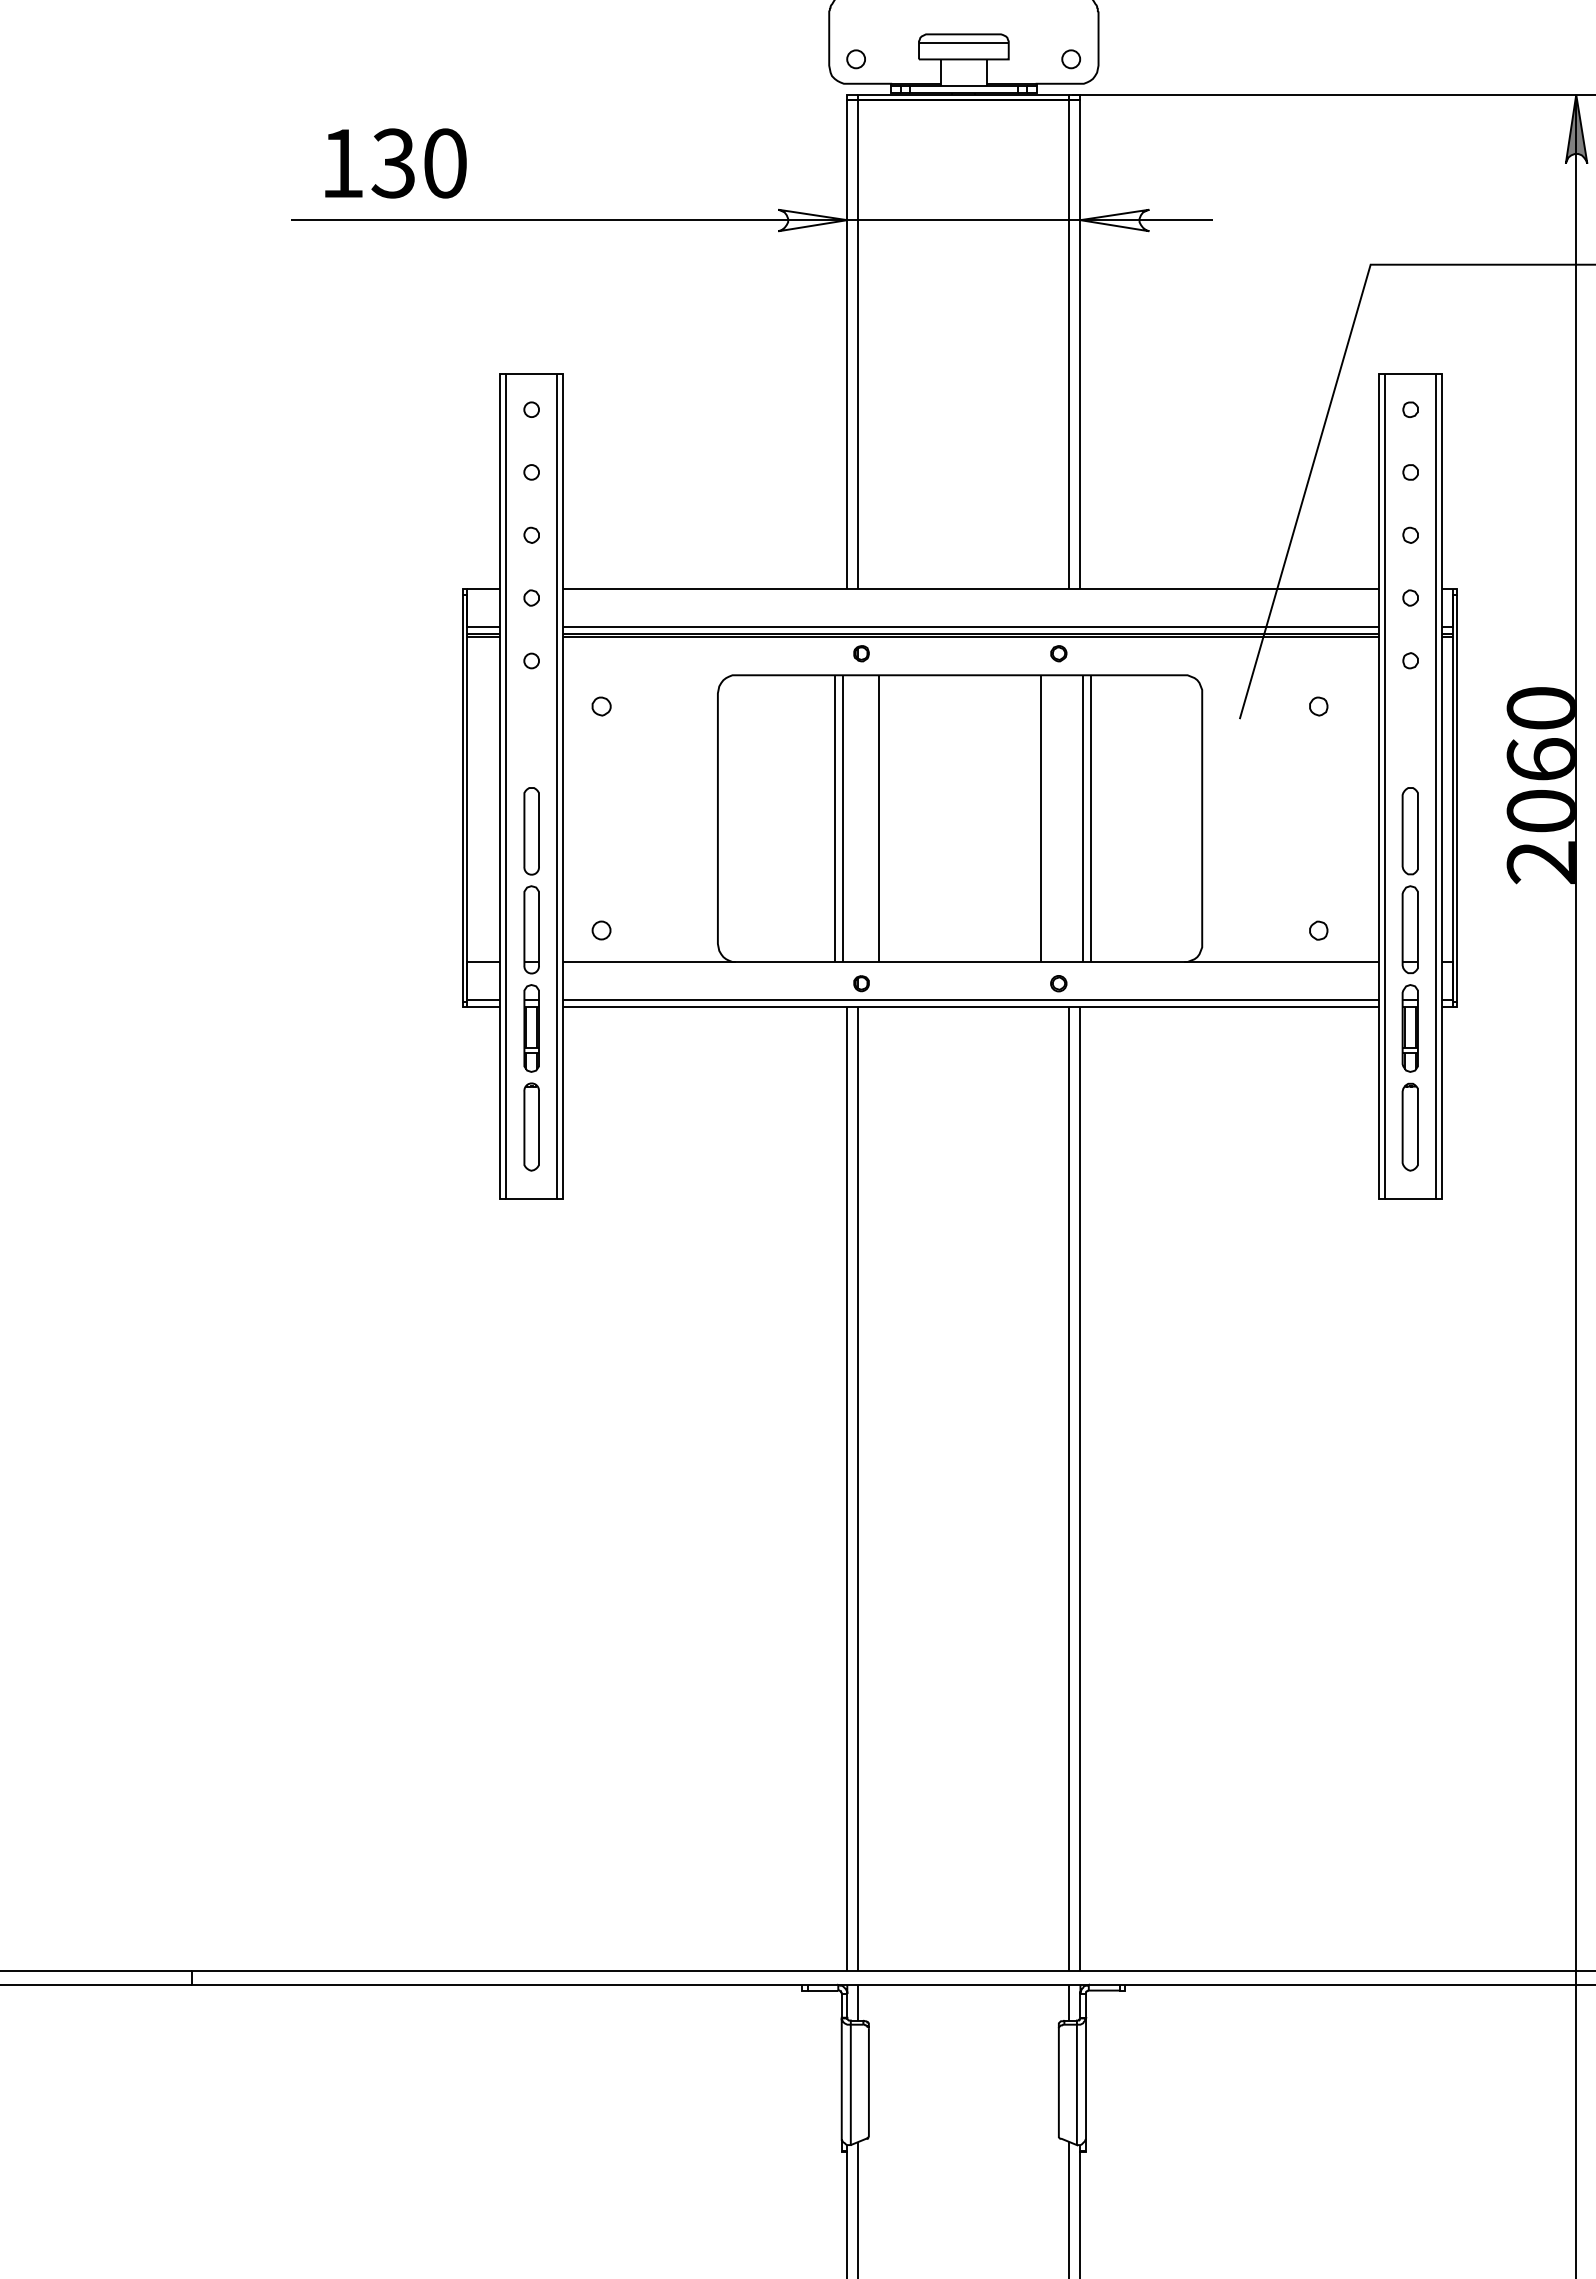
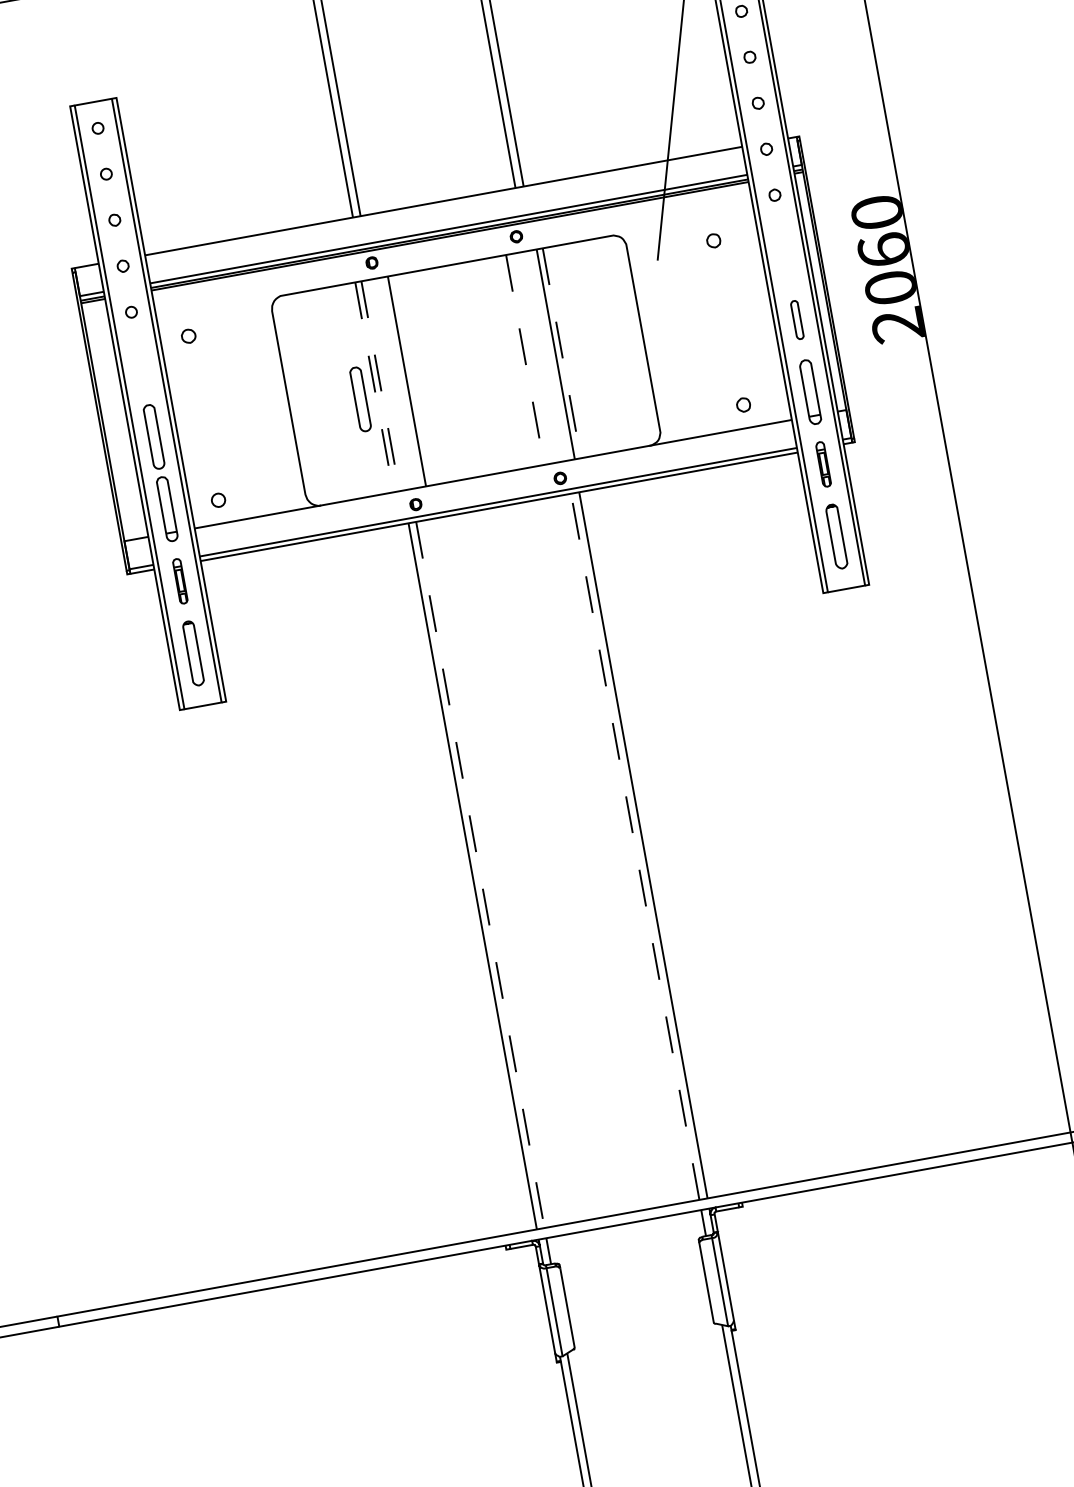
line: (834, 819) -> (374, 388), solid -> dashed
line: (843, 819) -> (380, 386), solid -> dashed
line: (1040, 819) -> (525, 360), solid -> dashed
line: (1090, 819) -> (561, 353), solid -> dashed
part: (813, 831) -> (360, 399), added
part: (1409, 831) -> (796, 320), size x0.6
part: (531, 1028) -> (180, 581), size x0.7
part: (1409, 1028) -> (823, 464), size x0.7
line: (1069, 1488) -> (635, 846), solid -> dashed
line: (857, 1489) -> (480, 875), solid -> dashed

